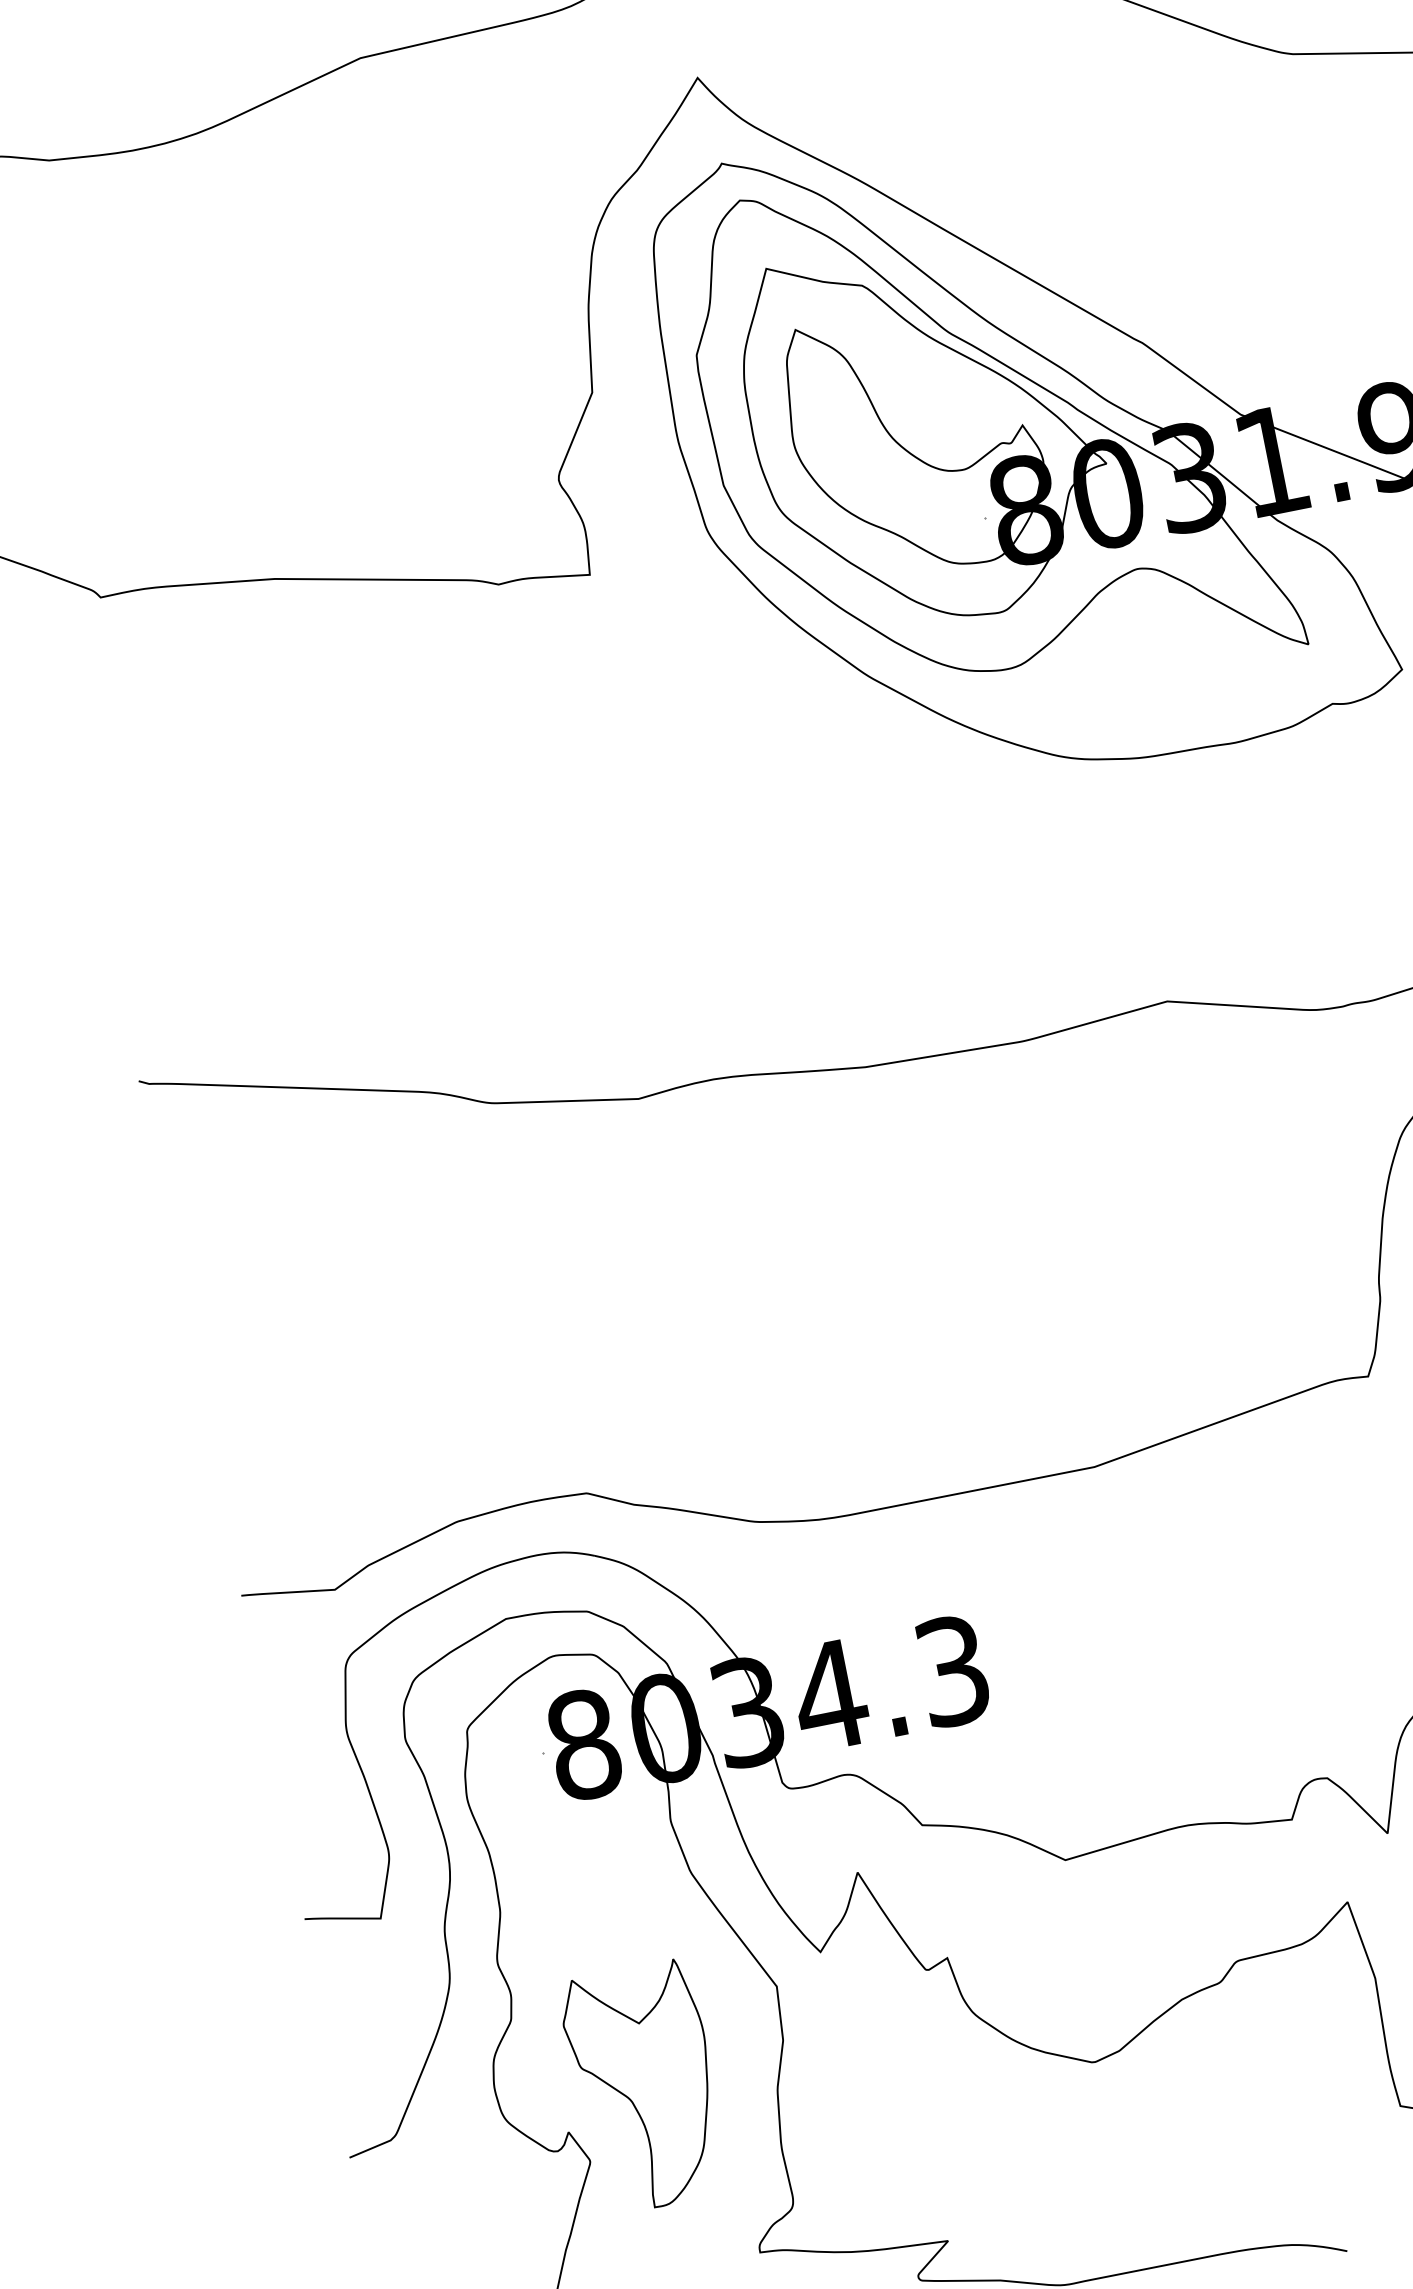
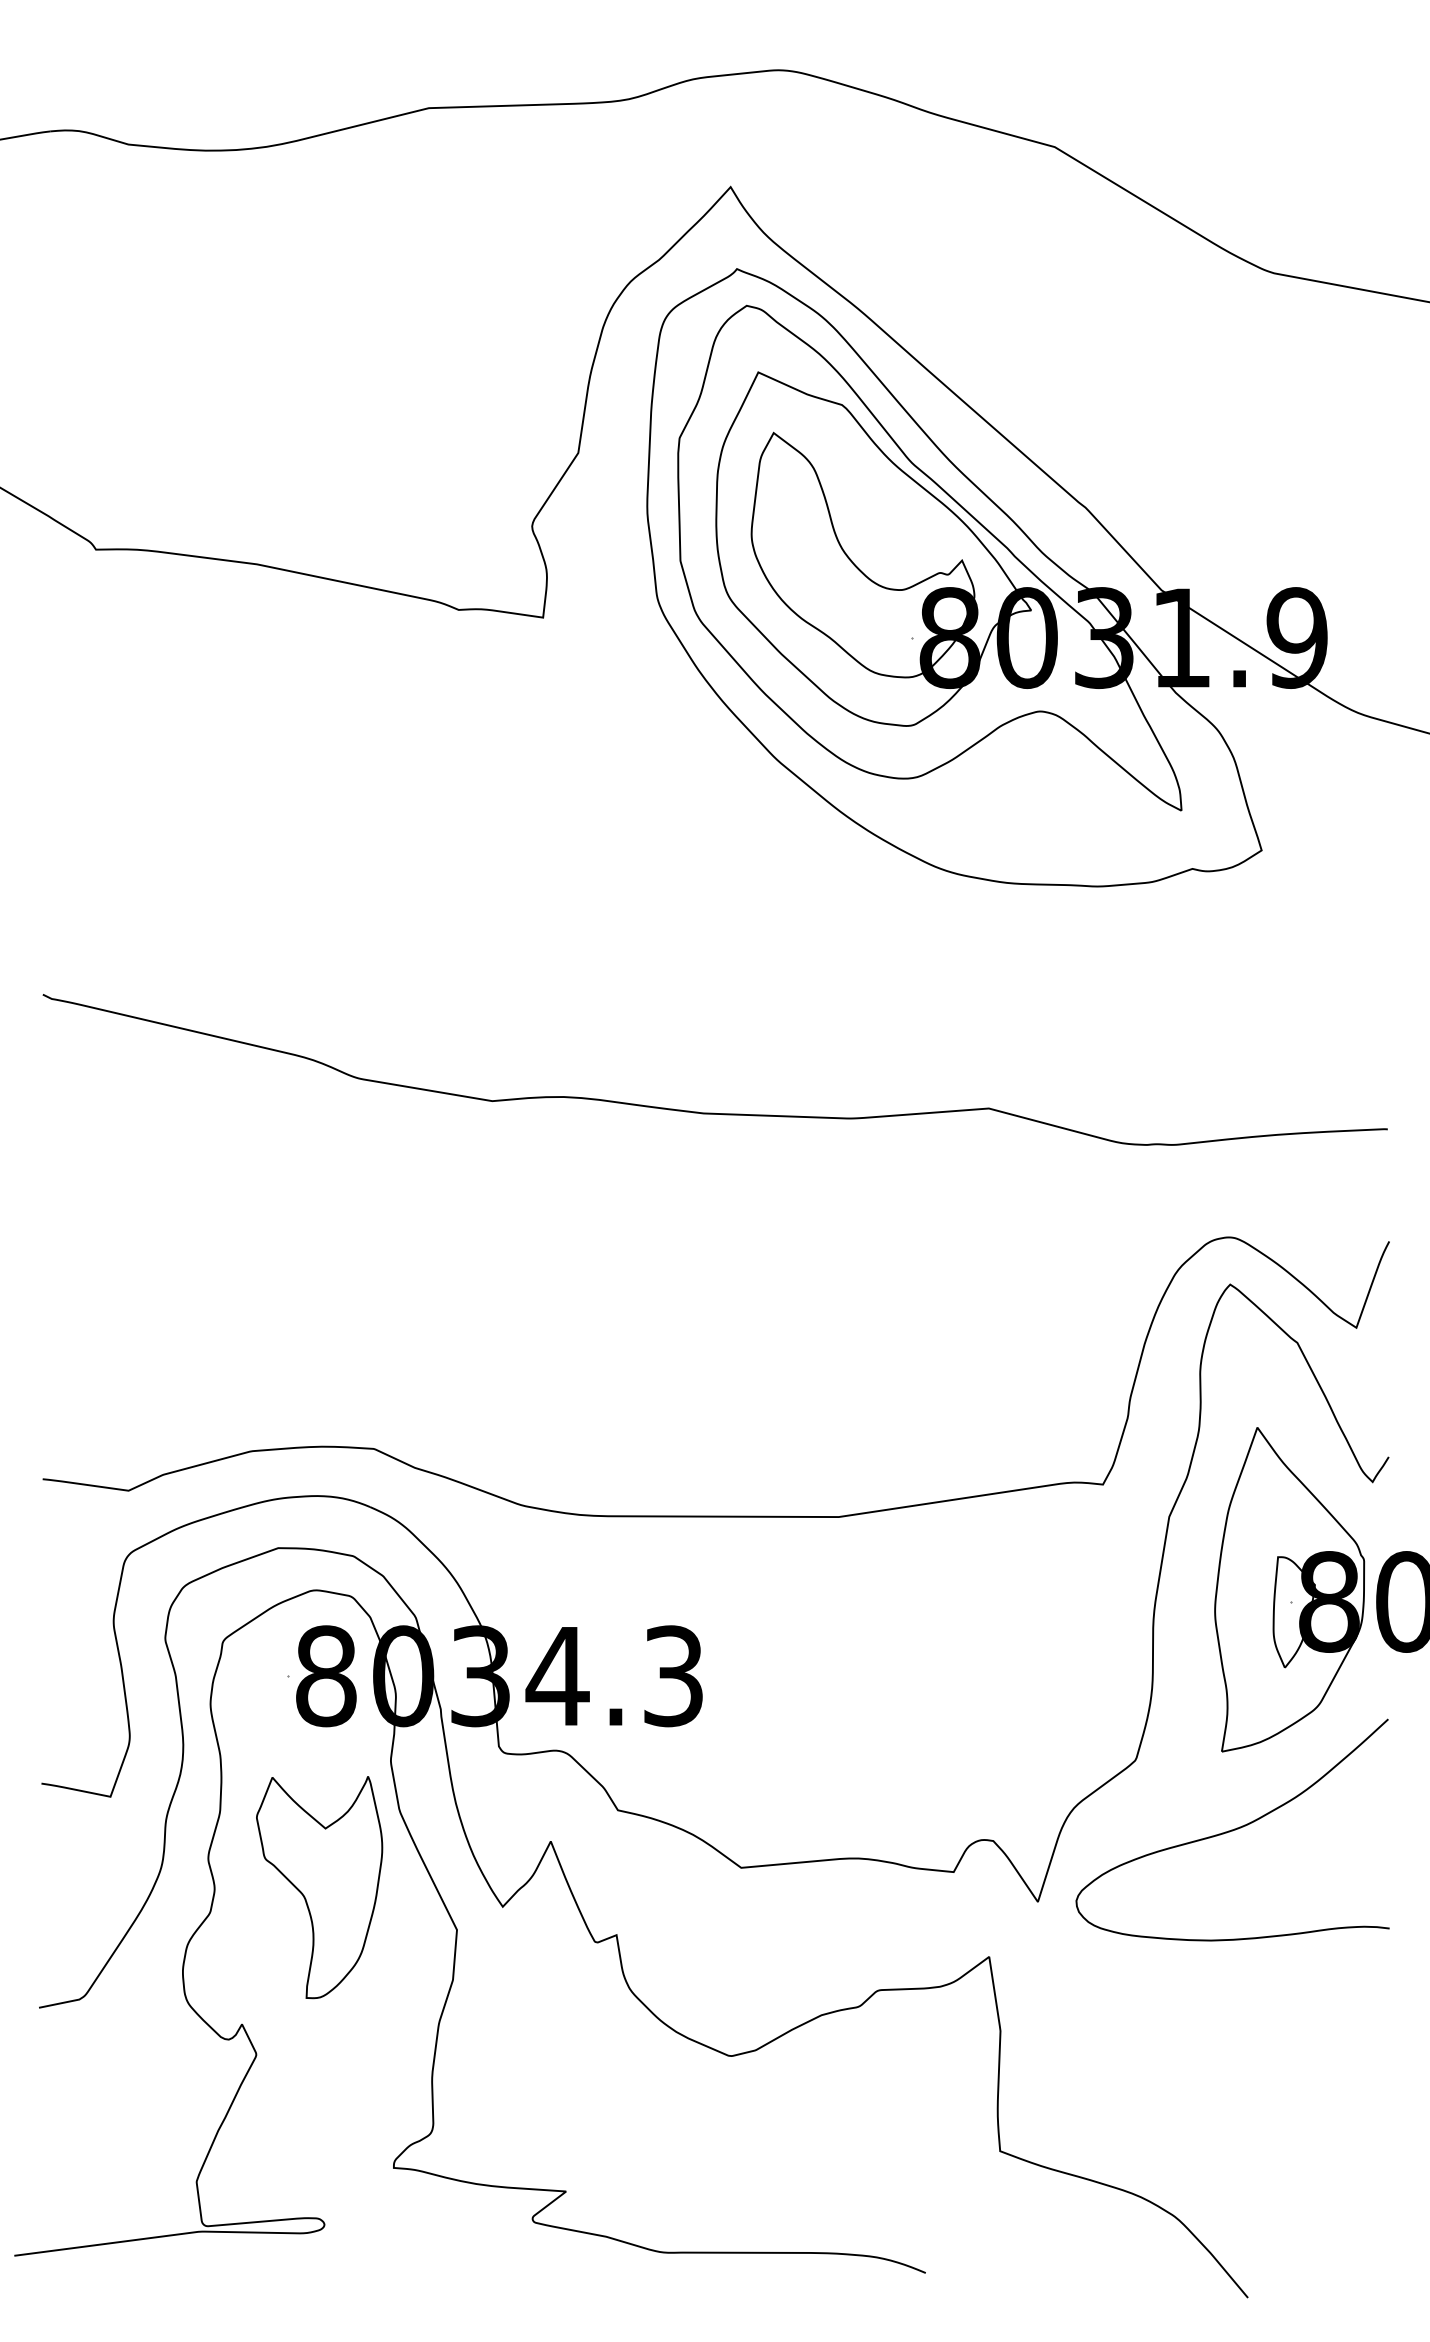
part: (645, 2087) -> (319, 1887), moved

